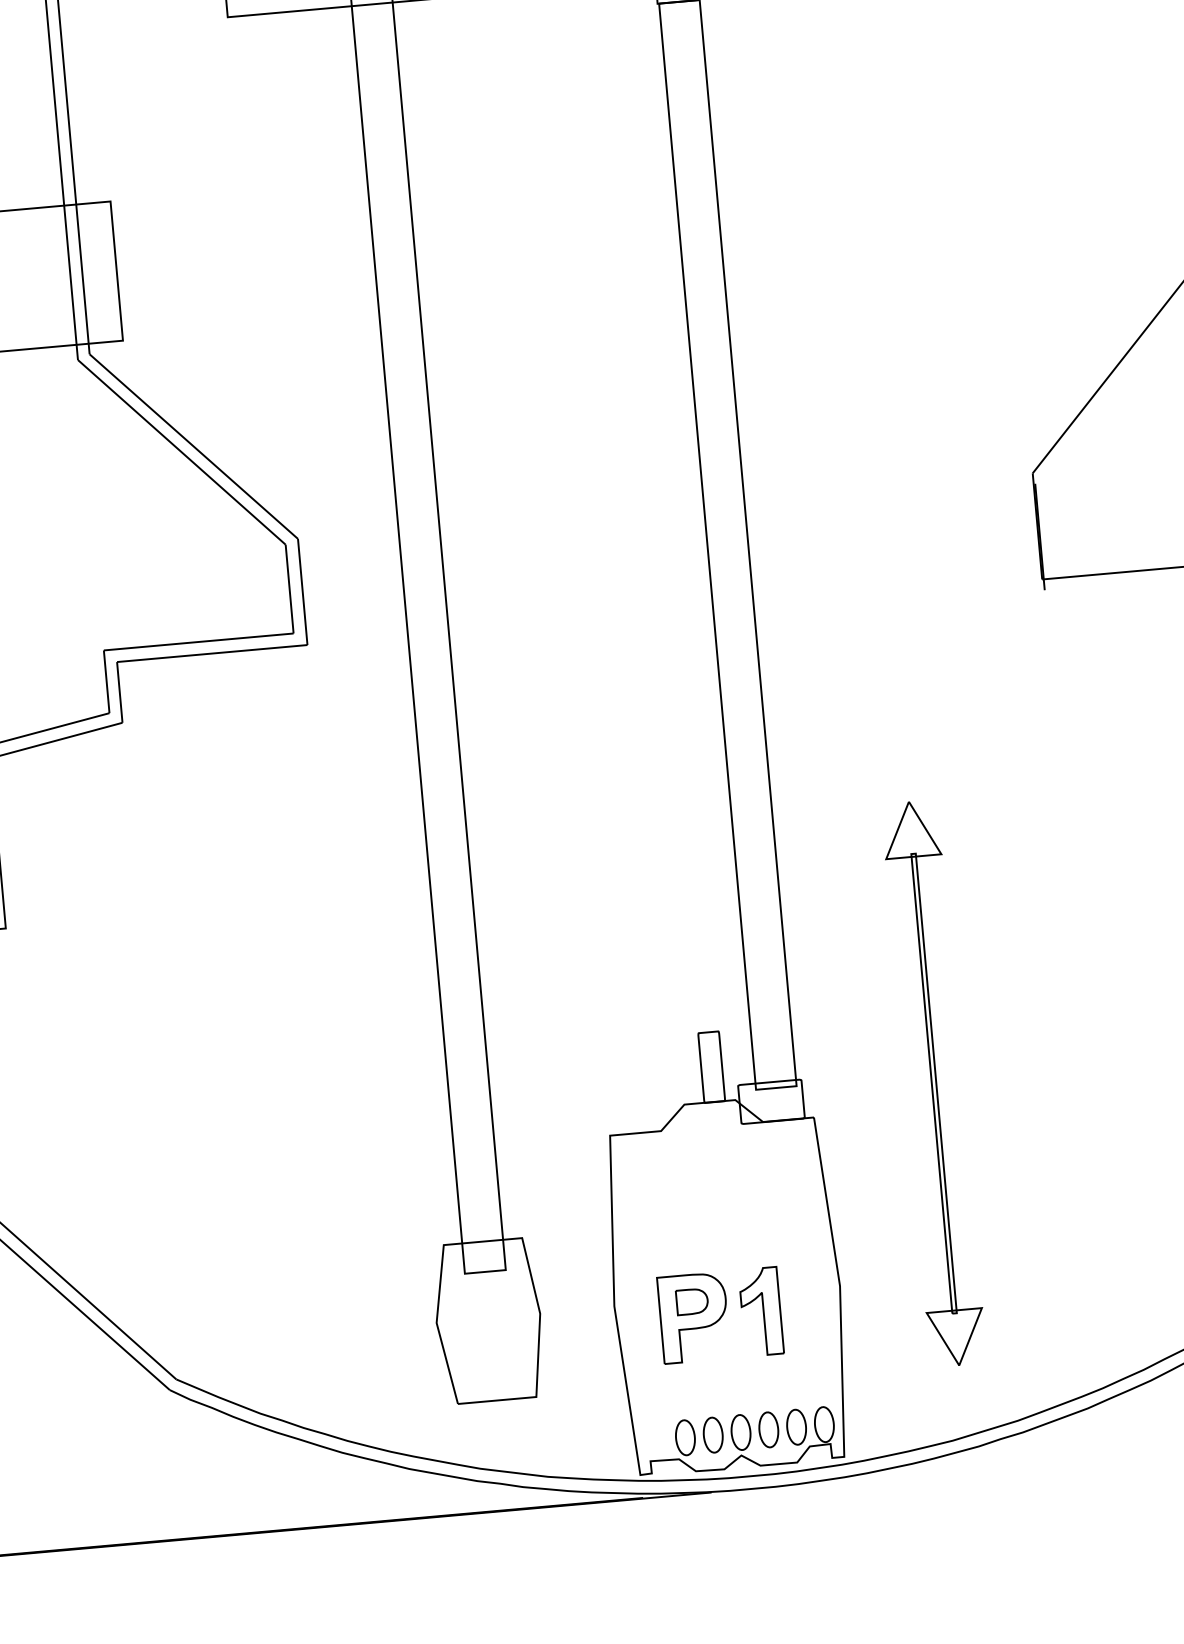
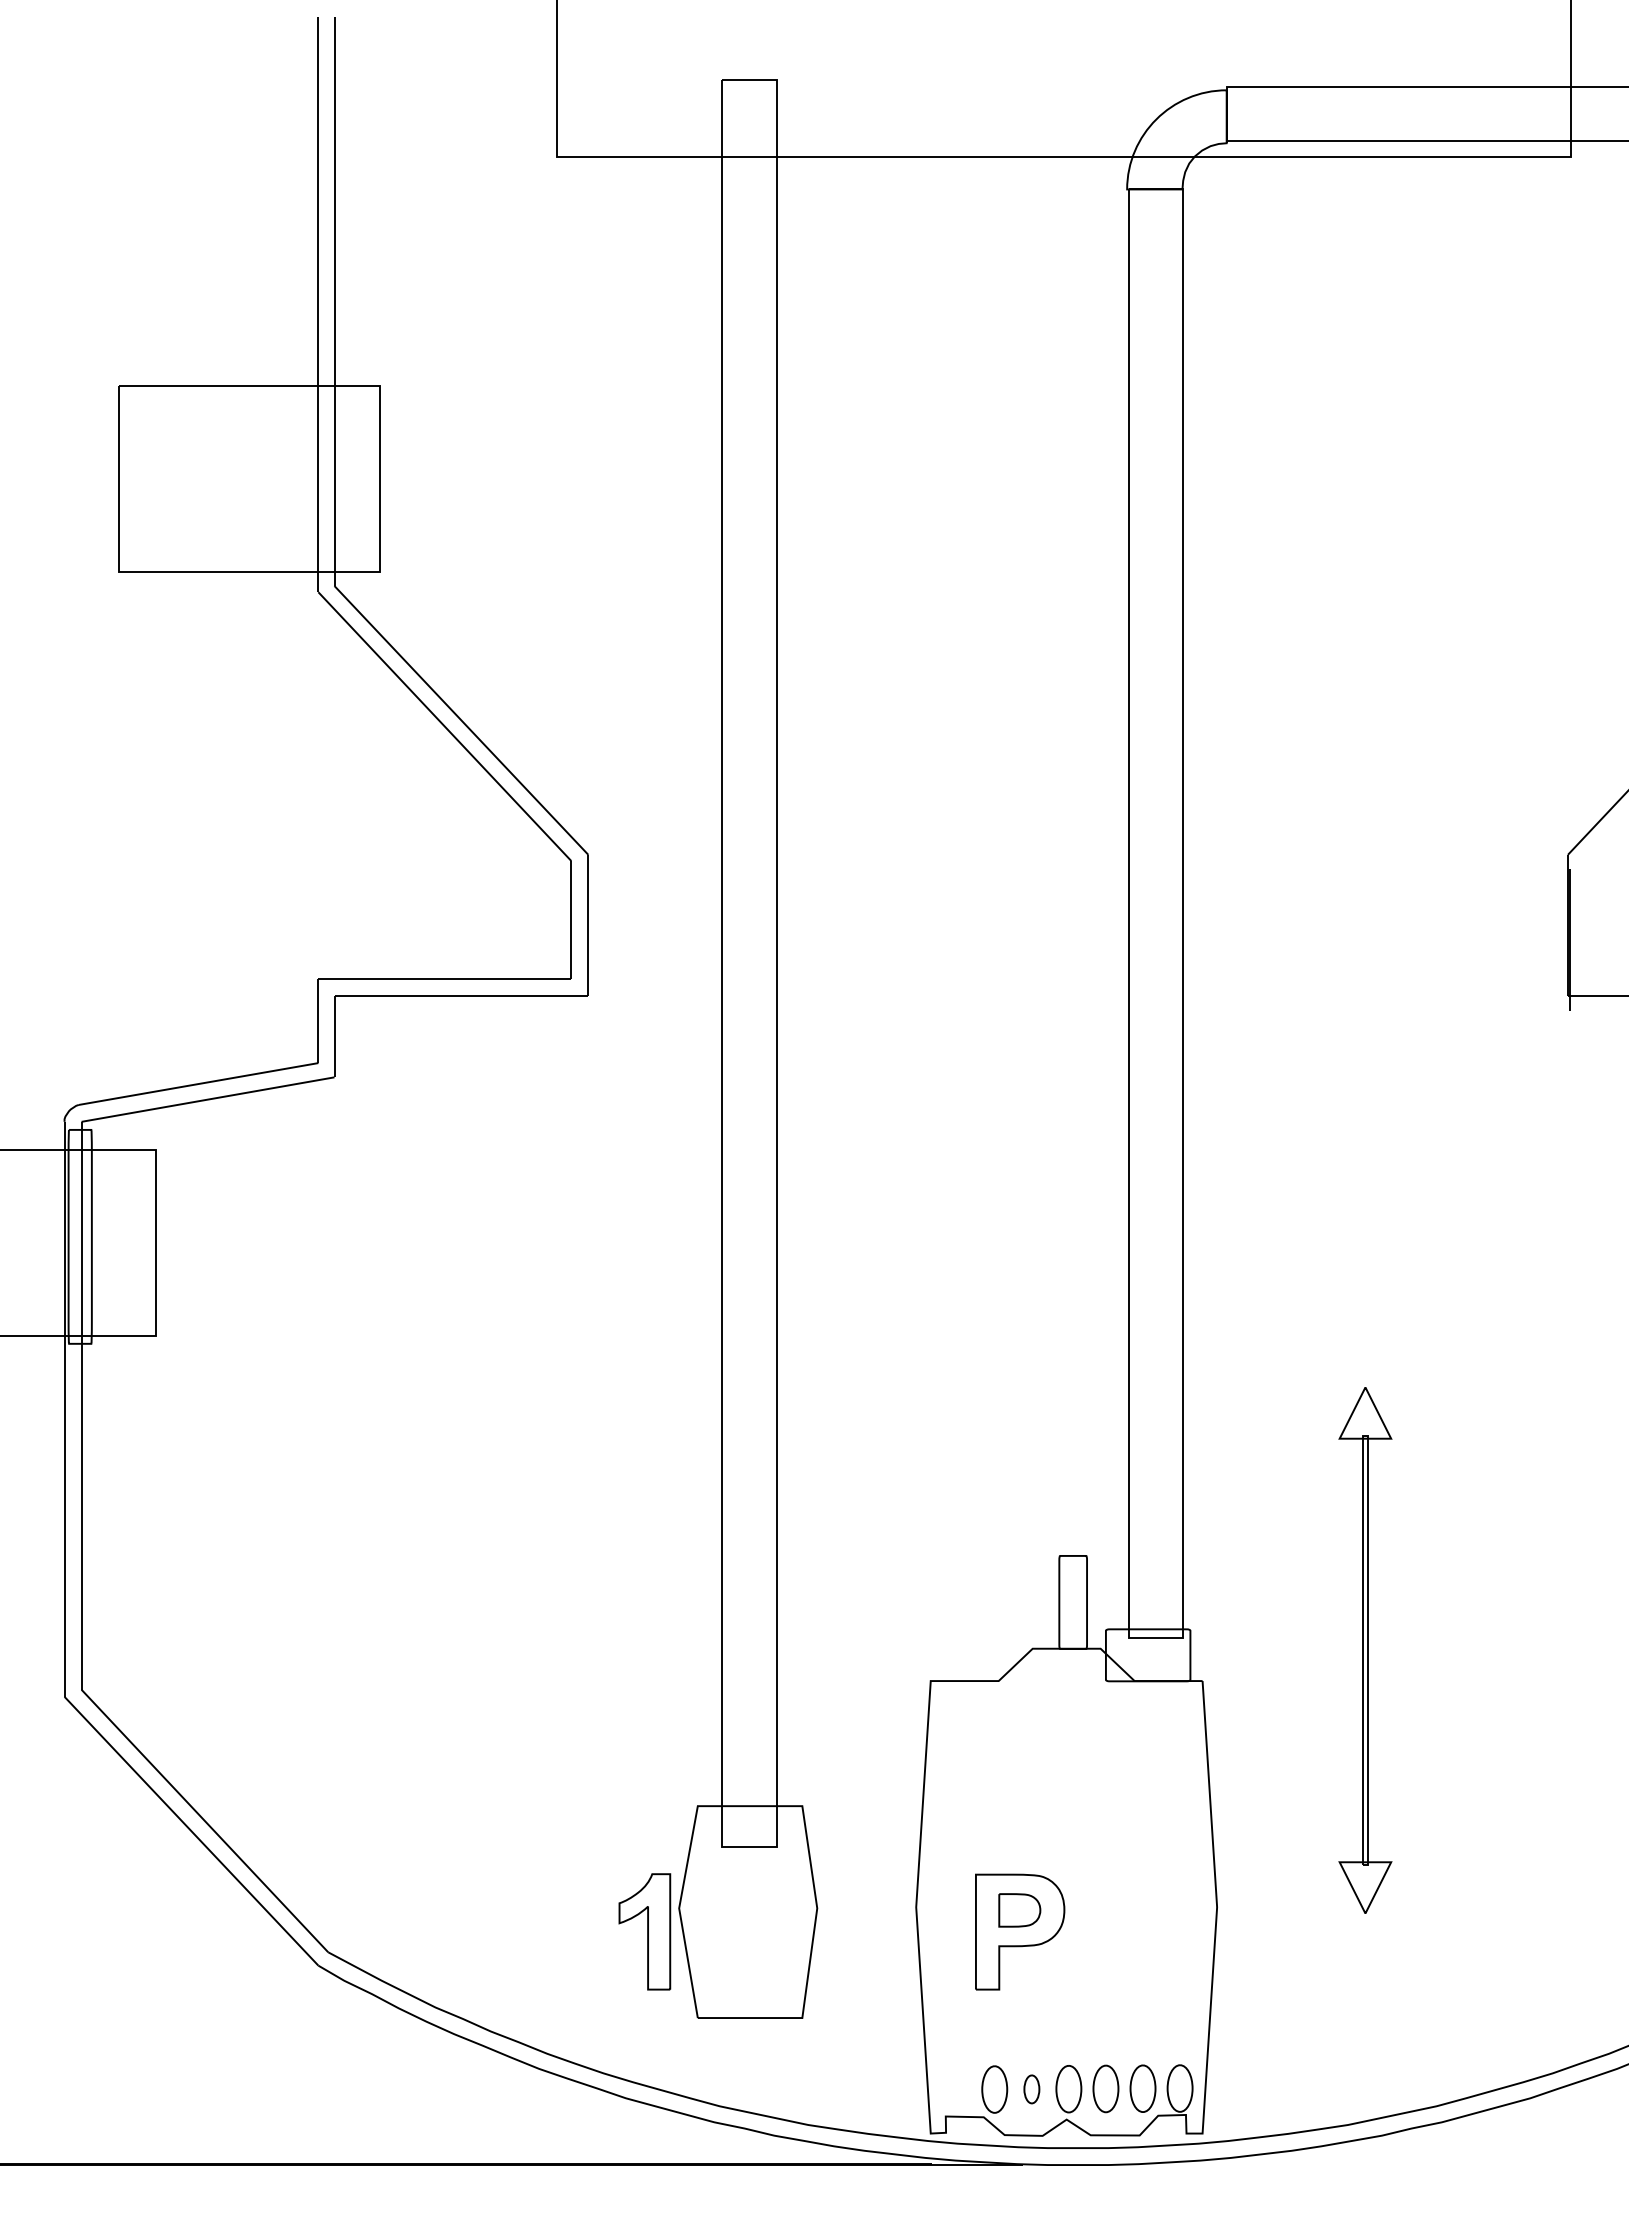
part: (934, 1083) -> (1365, 1650), size x0.7
part: (760, 1311) -> (644, 1931), moved
part: (713, 1435) -> (1031, 2089), size x0.6

